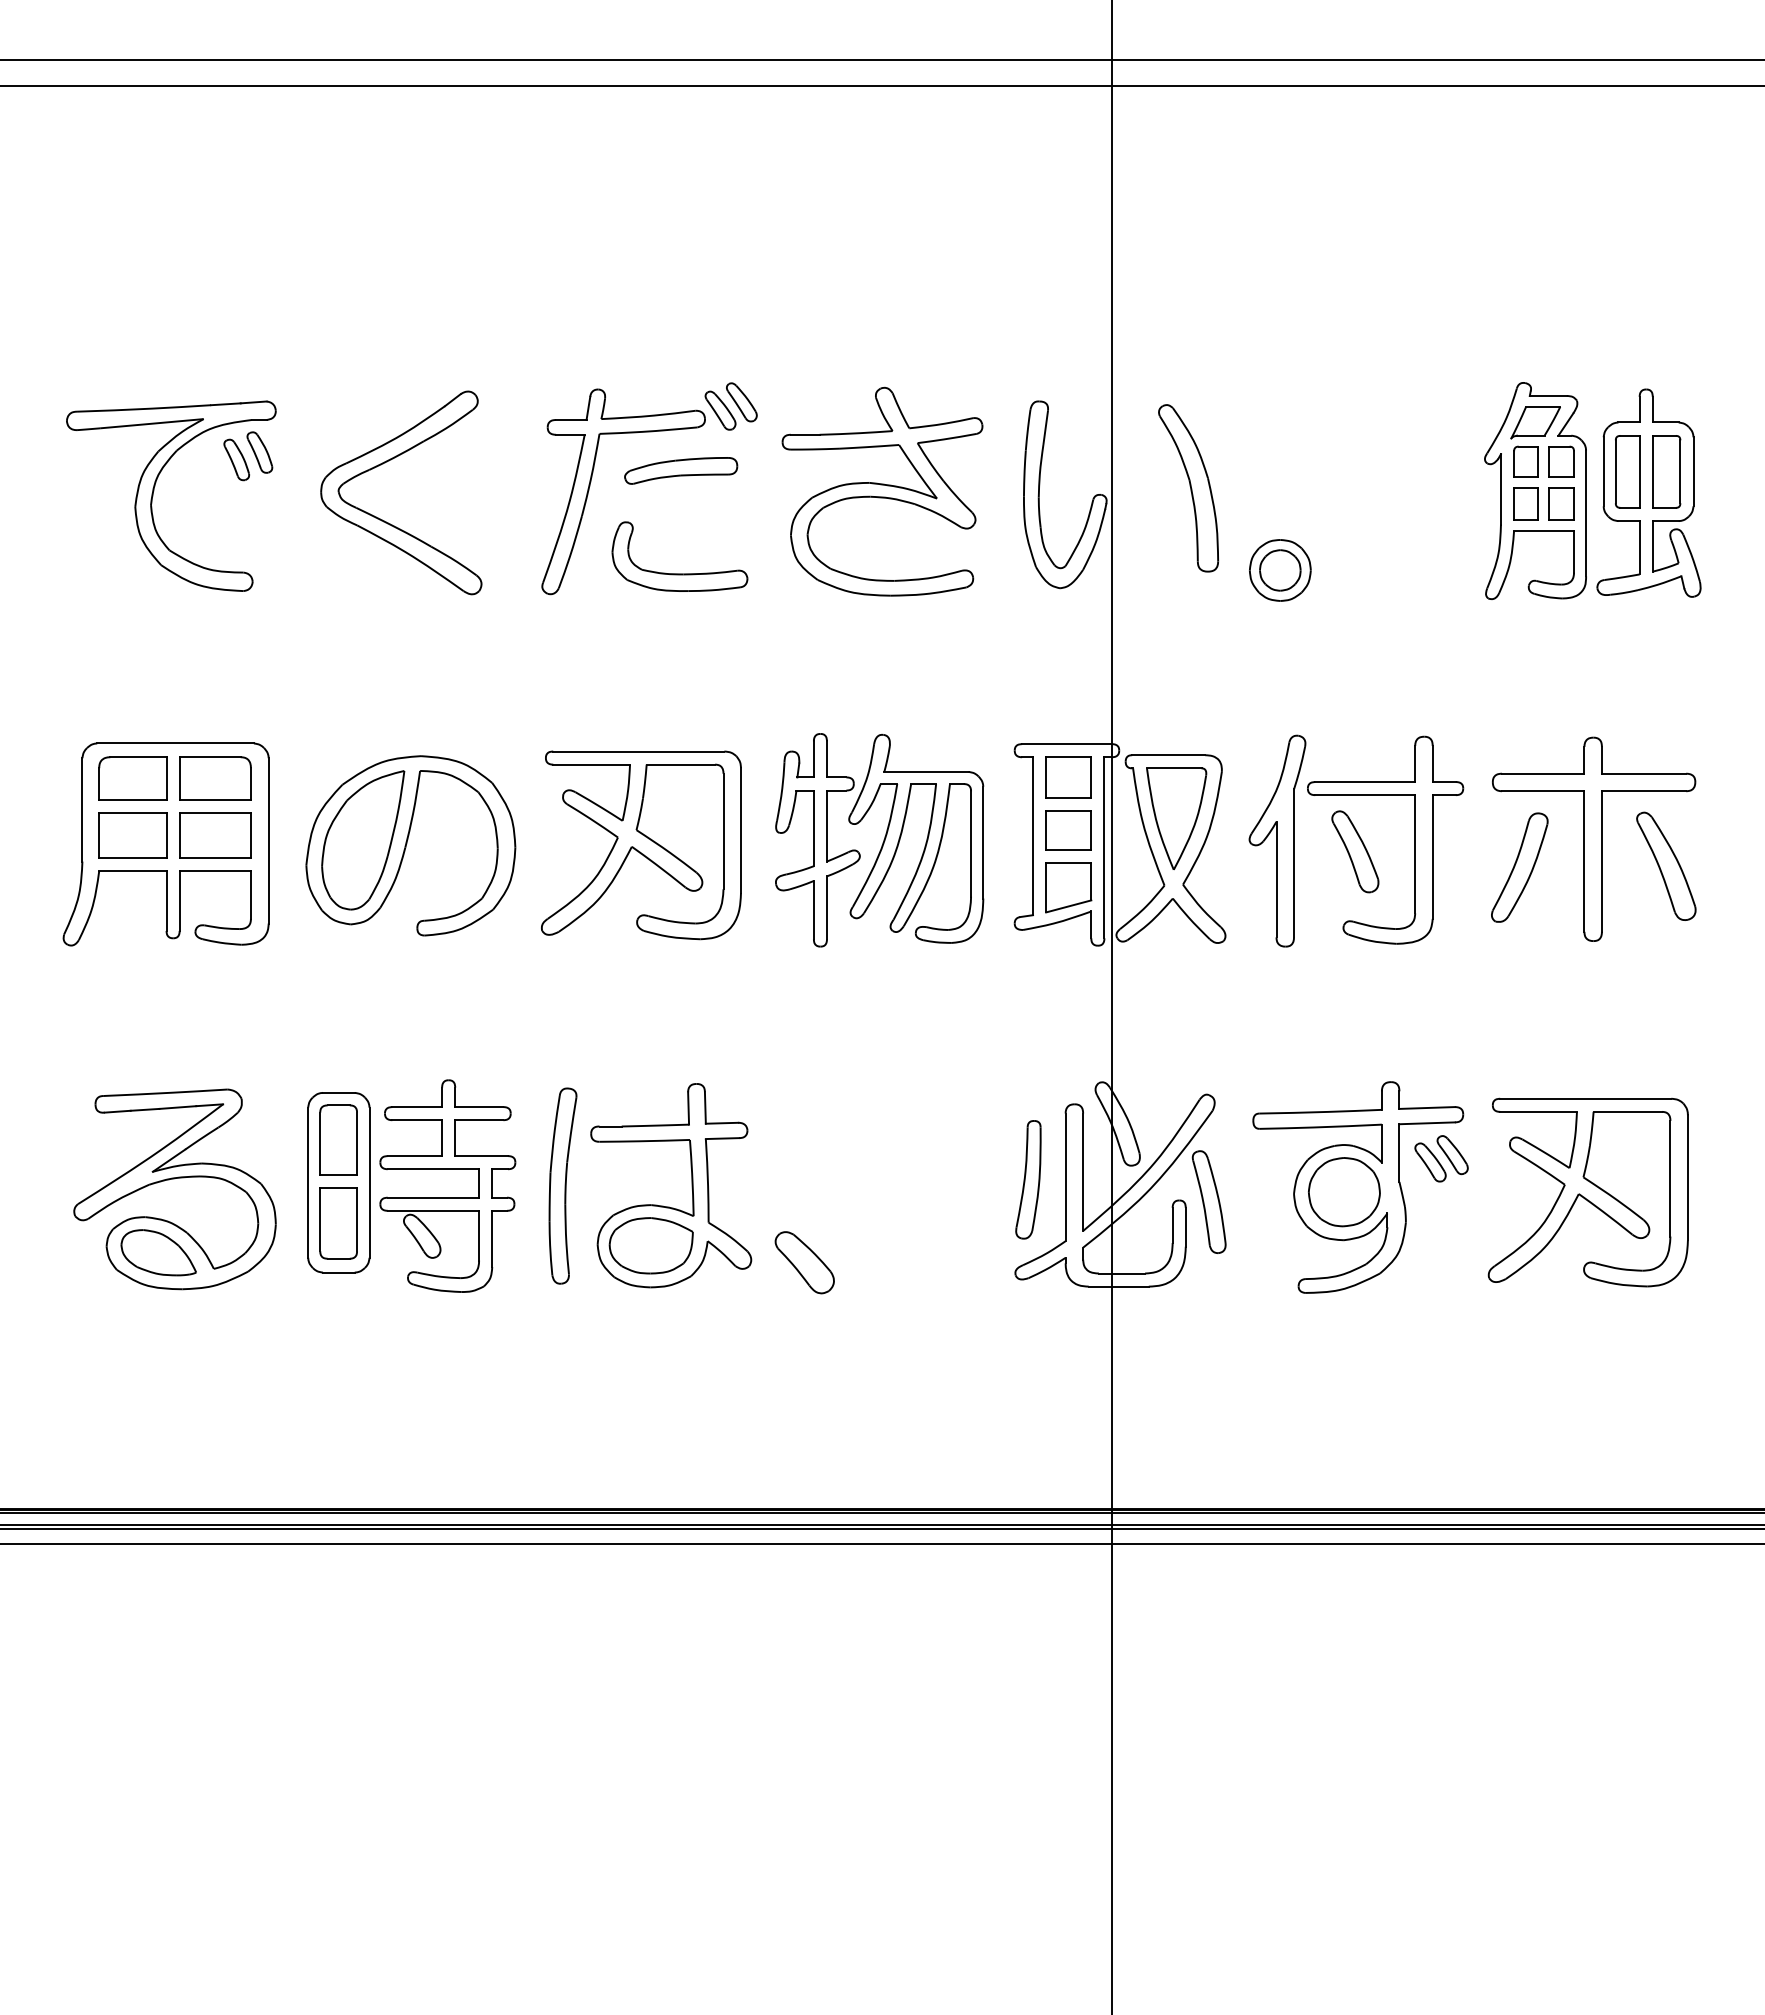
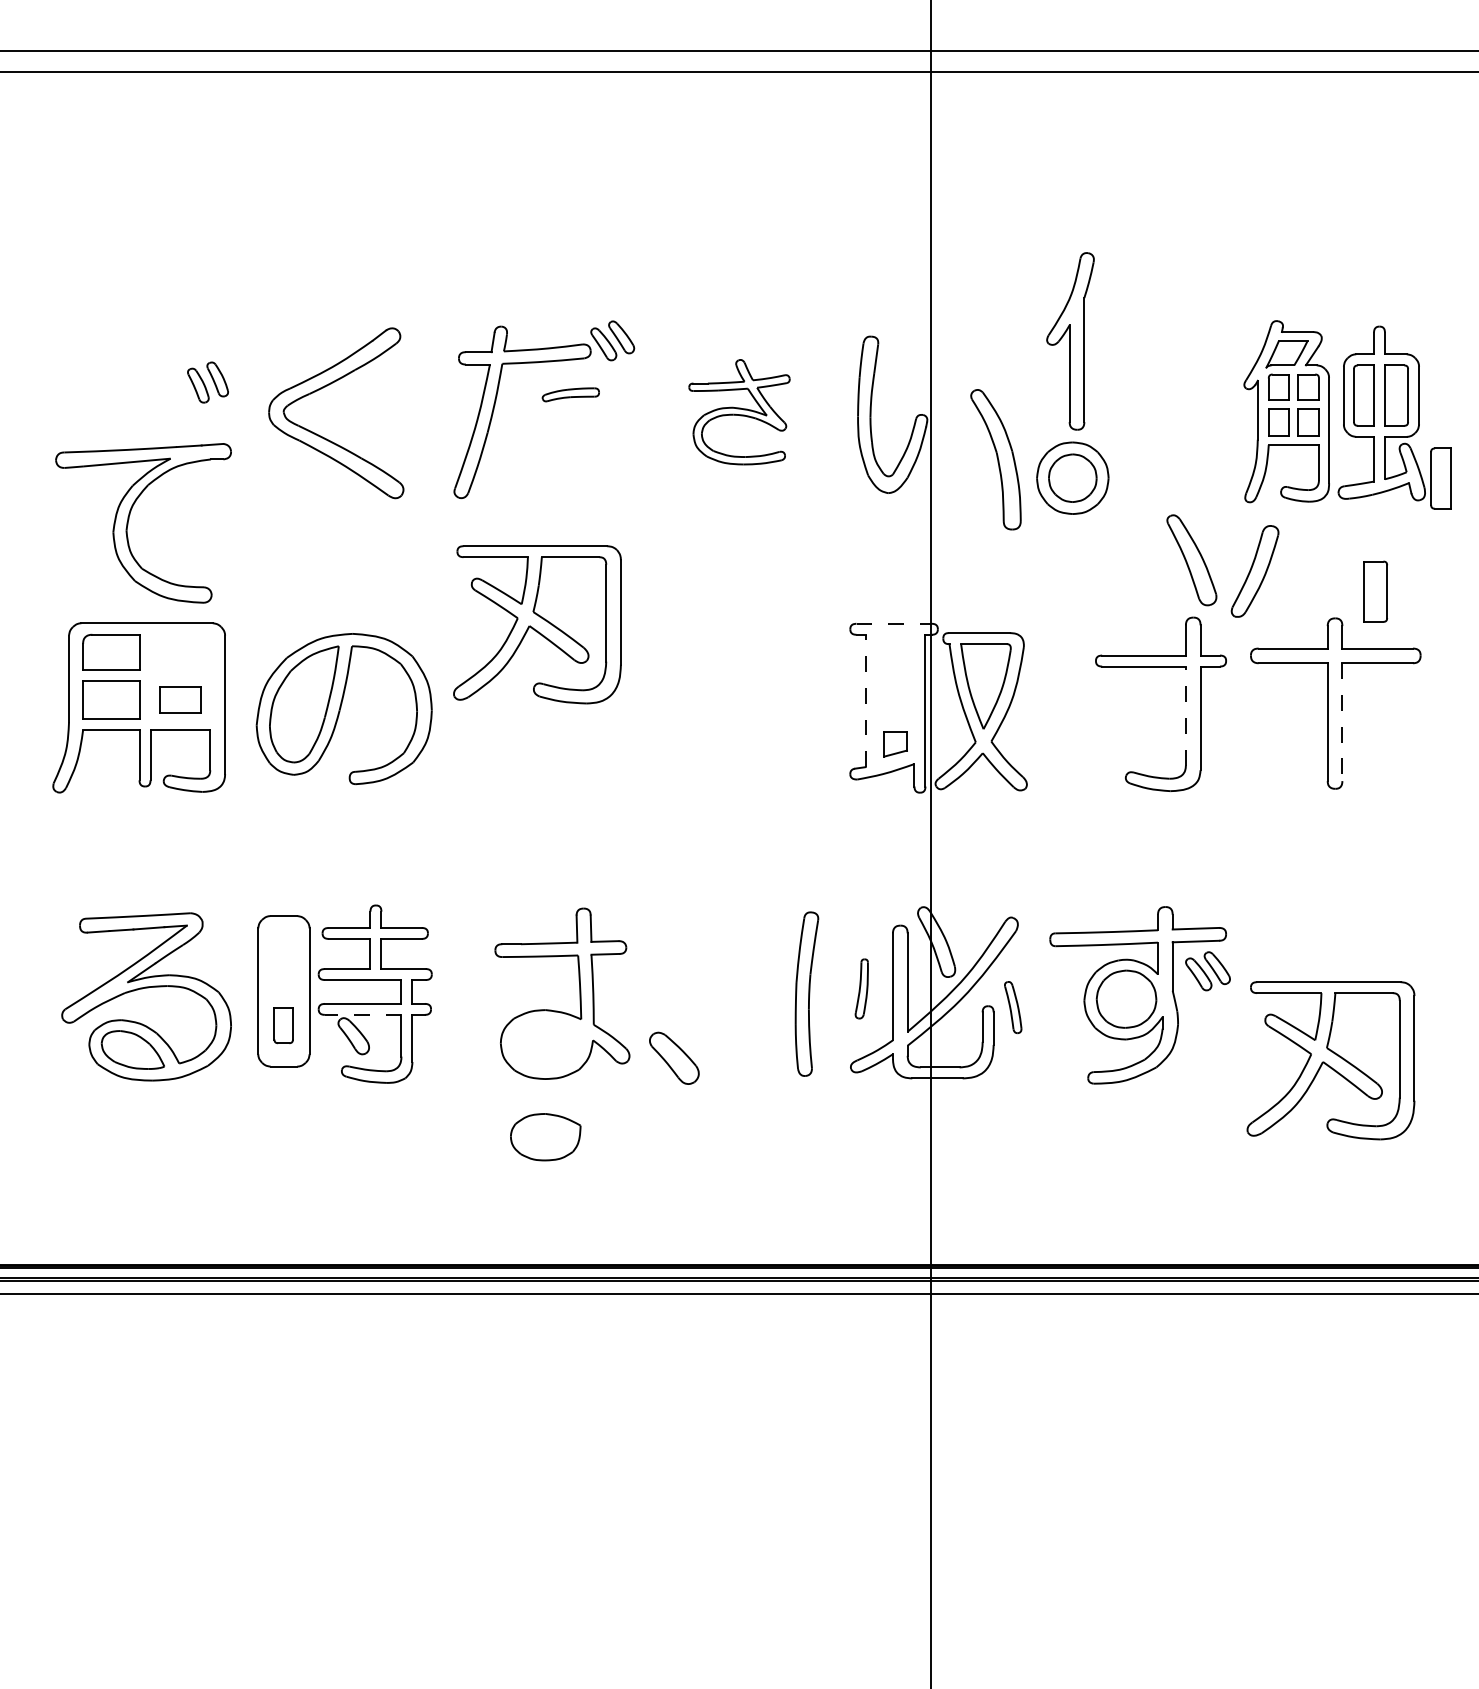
part: (681, 470) -> (571, 394), size x0.6
part: (1188, 488) -> (995, 459), moved
part: (154, 491) -> (129, 519), moved
part: (882, 491) -> (739, 412), size x0.6
part: (1280, 570) -> (1073, 478), size x1.4
part: (1719, 570) -> (1440, 478), added
part: (679, 573) -> (569, 480), removed
part: (1641, 705) -> (1375, 591), added
line: (1066, 744) -> (893, 624), solid -> dashed
part: (1068, 777) -> (895, 651), removed
part: (215, 778) -> (180, 652), removed
part: (1068, 830) -> (895, 696), removed
part: (215, 835) -> (180, 700), size x0.7
line: (1033, 836) -> (866, 701), solid -> dashed
part: (879, 840) -> (736, 704), removed
part: (1277, 840) -> (1070, 340), moved
part: (641, 845) -> (537, 624), moved
part: (1355, 851) -> (1135, 713), removed
line: (1415, 853) -> (1186, 715), solid -> dashed
line: (1601, 862) -> (1342, 722), solid -> dashed
part: (1666, 865) -> (1192, 559), moved
part: (1519, 867) -> (1254, 571), moved
part: (1068, 887) -> (895, 743), size x0.6
part: (338, 1139) -> (283, 955), removed
part: (1028, 1179) -> (861, 988), size x0.6
part: (562, 1185) -> (806, 993), moved
part: (1587, 1192) -> (1330, 1060), moved
part: (1208, 1201) -> (1012, 1007), size x0.6
line: (433, 1210) -> (363, 1014), solid -> dashed
part: (338, 1223) -> (283, 1025), size x0.6
part: (650, 1245) -> (545, 1136), moved

